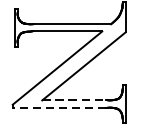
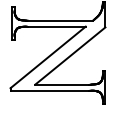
line: (74, 100) -> (62, 84), dashed -> solid
line: (59, 107) -> (49, 90), dashed -> solid

